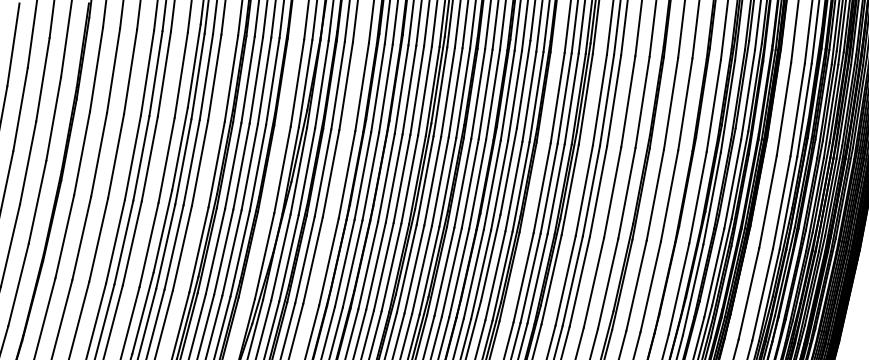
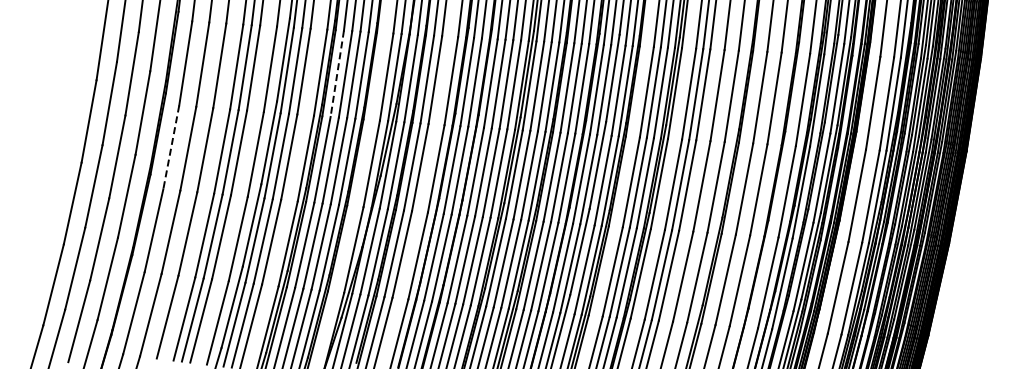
line: (248, 79) -> (337, 73), solid -> dashed
line: (82, 153) -> (171, 147), solid -> dashed

